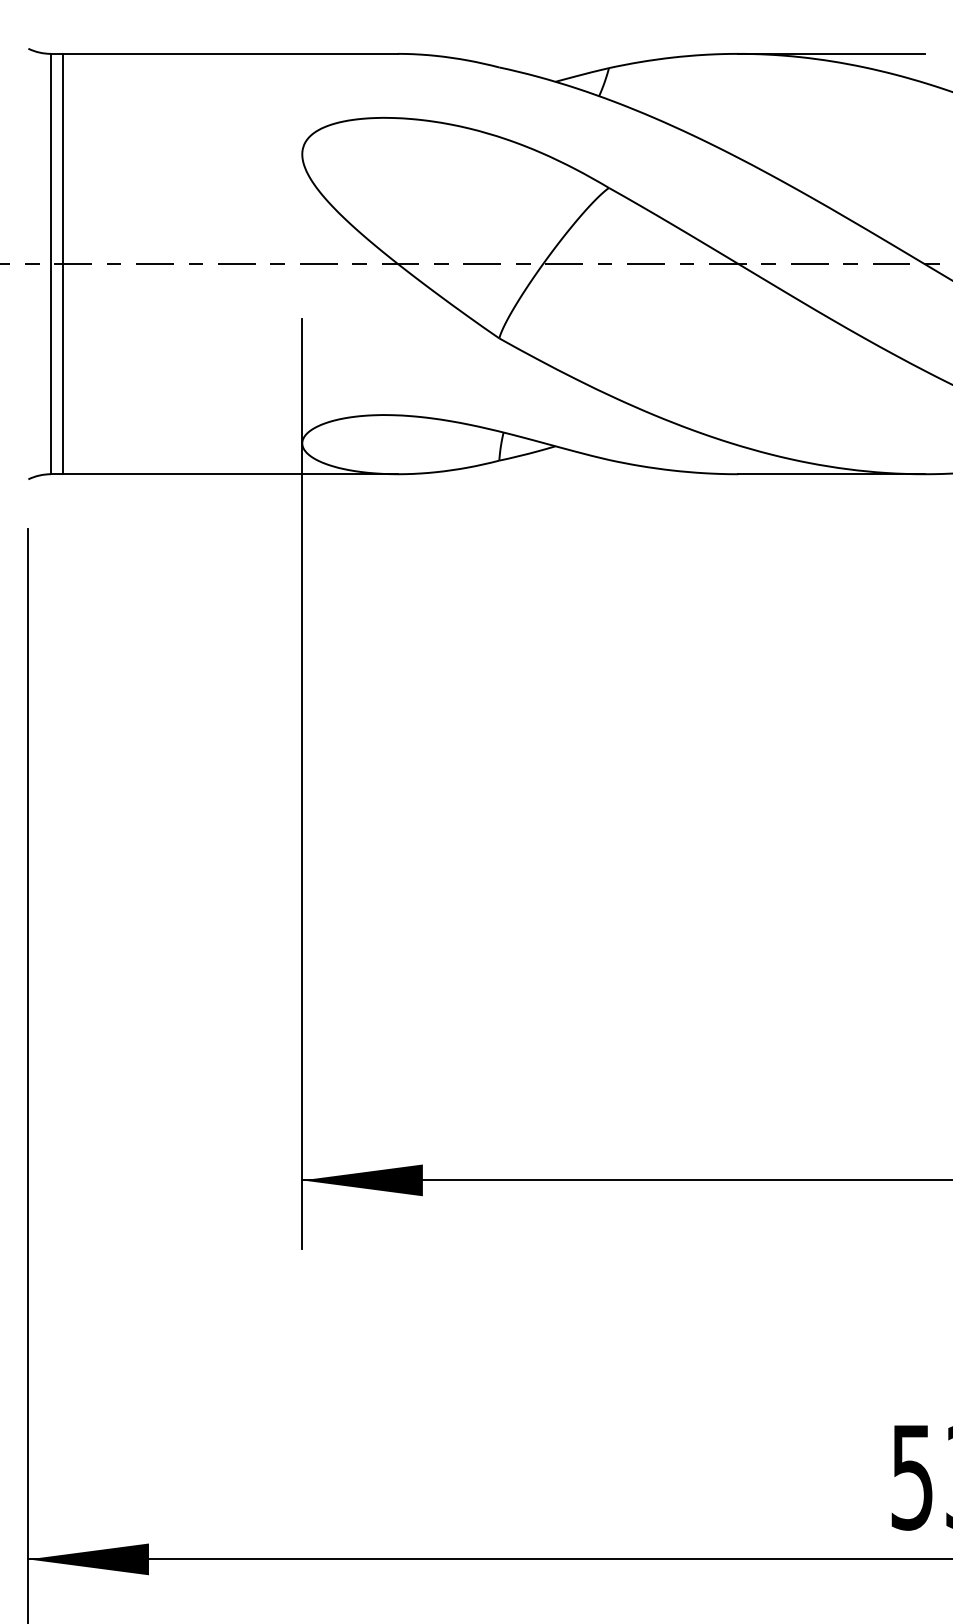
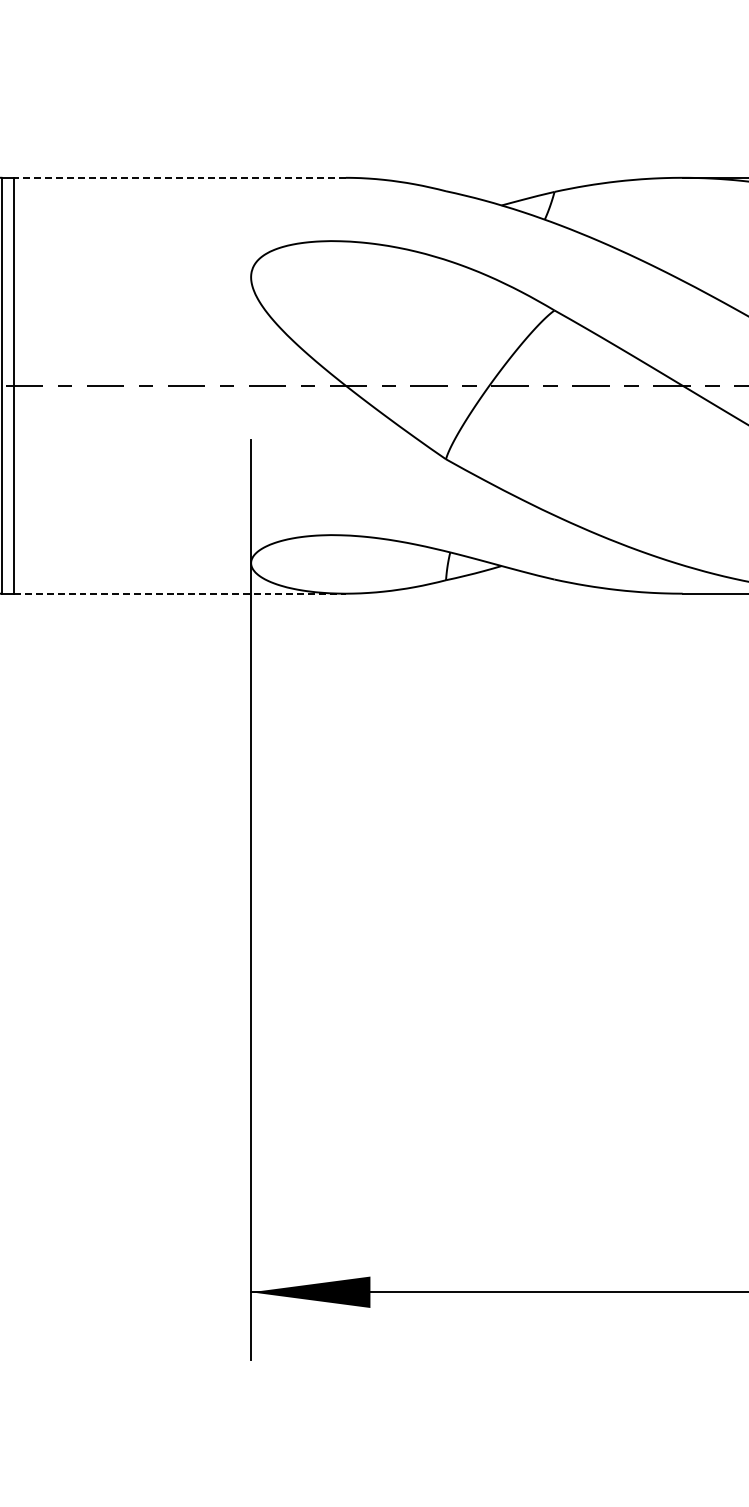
line: (230, 53) -> (180, 177), solid -> dashed
line: (230, 474) -> (180, 593), solid -> dashed

